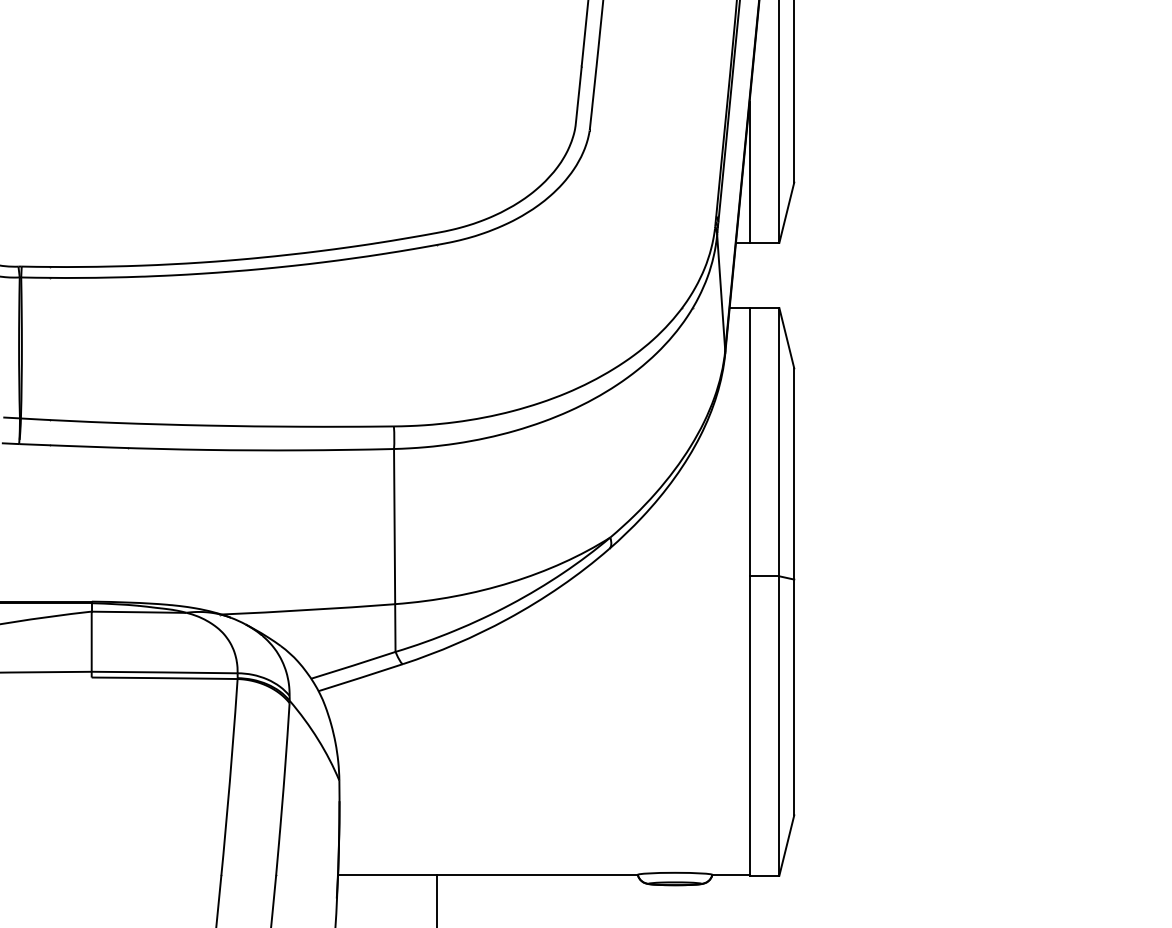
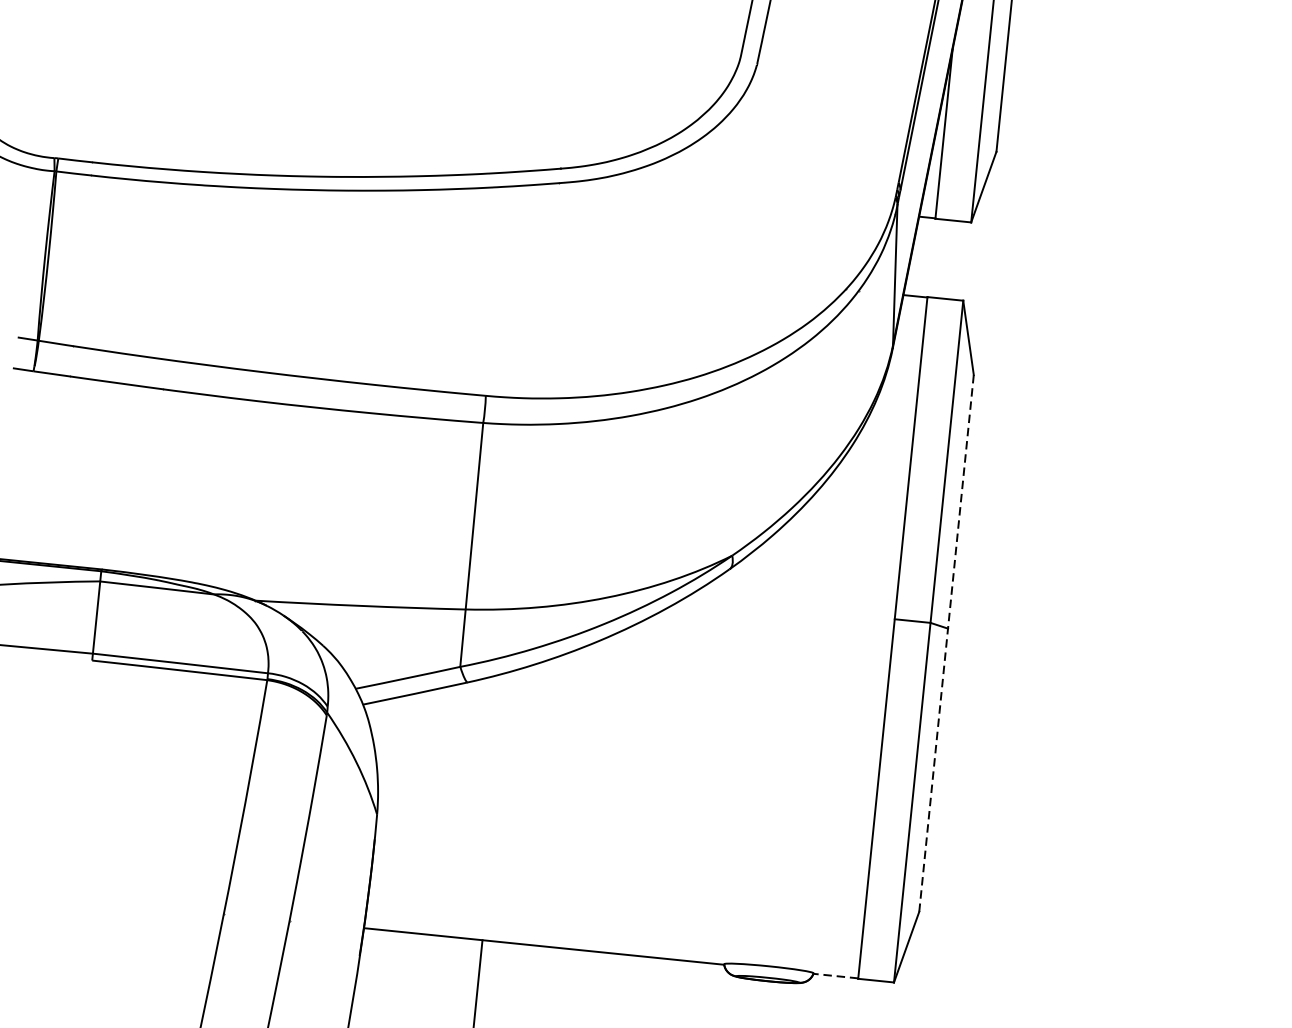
line: (794, 592) -> (946, 644), solid -> dashed
line: (730, 875) -> (835, 976), solid -> dashed

